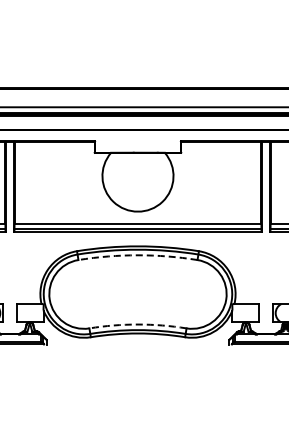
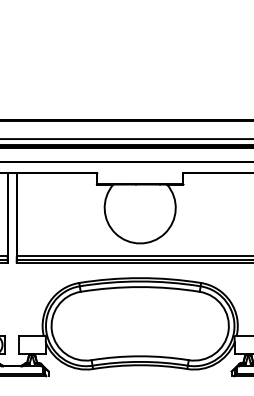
arc: (138, 255) -> (140, 287), dashed -> solid
arc: (138, 324) -> (140, 356), dashed -> solid

